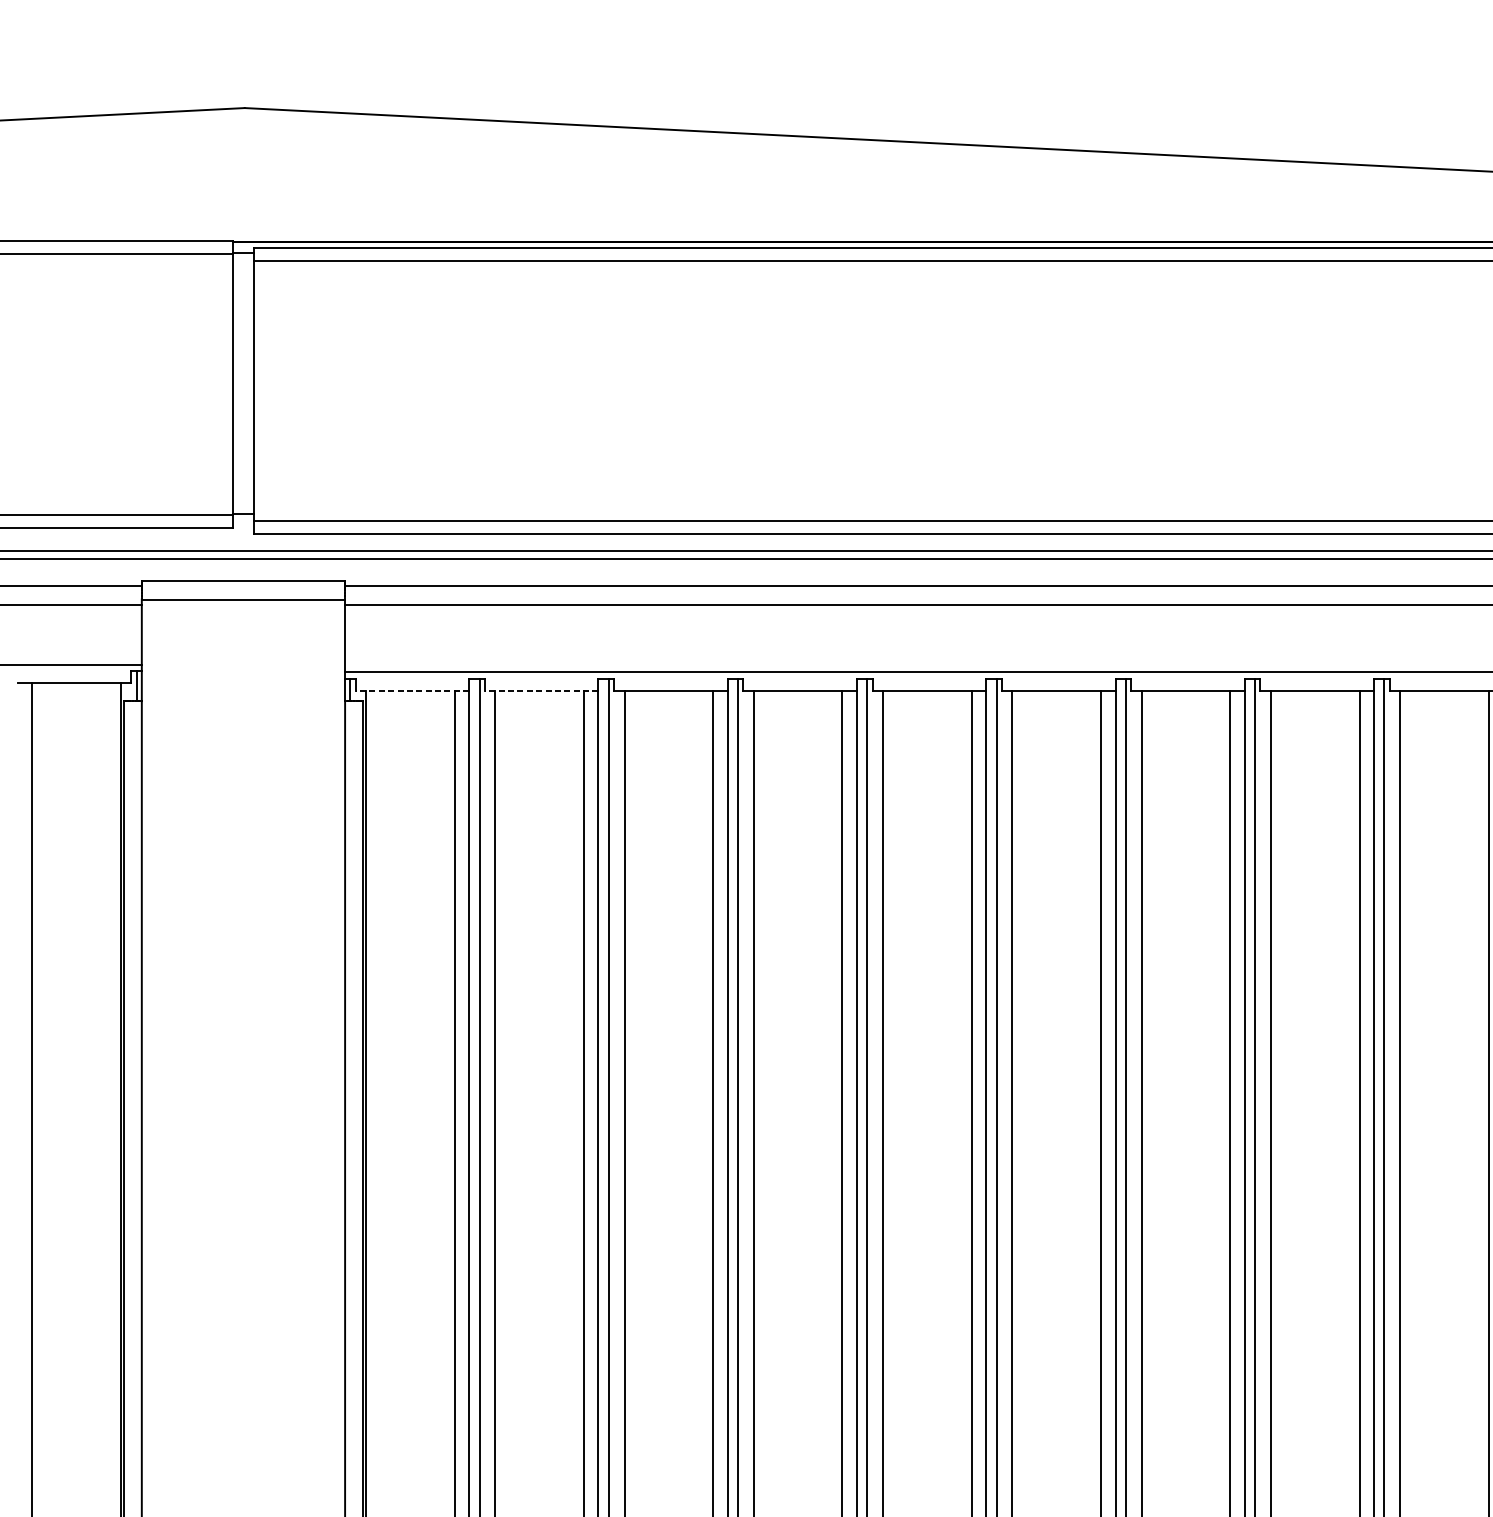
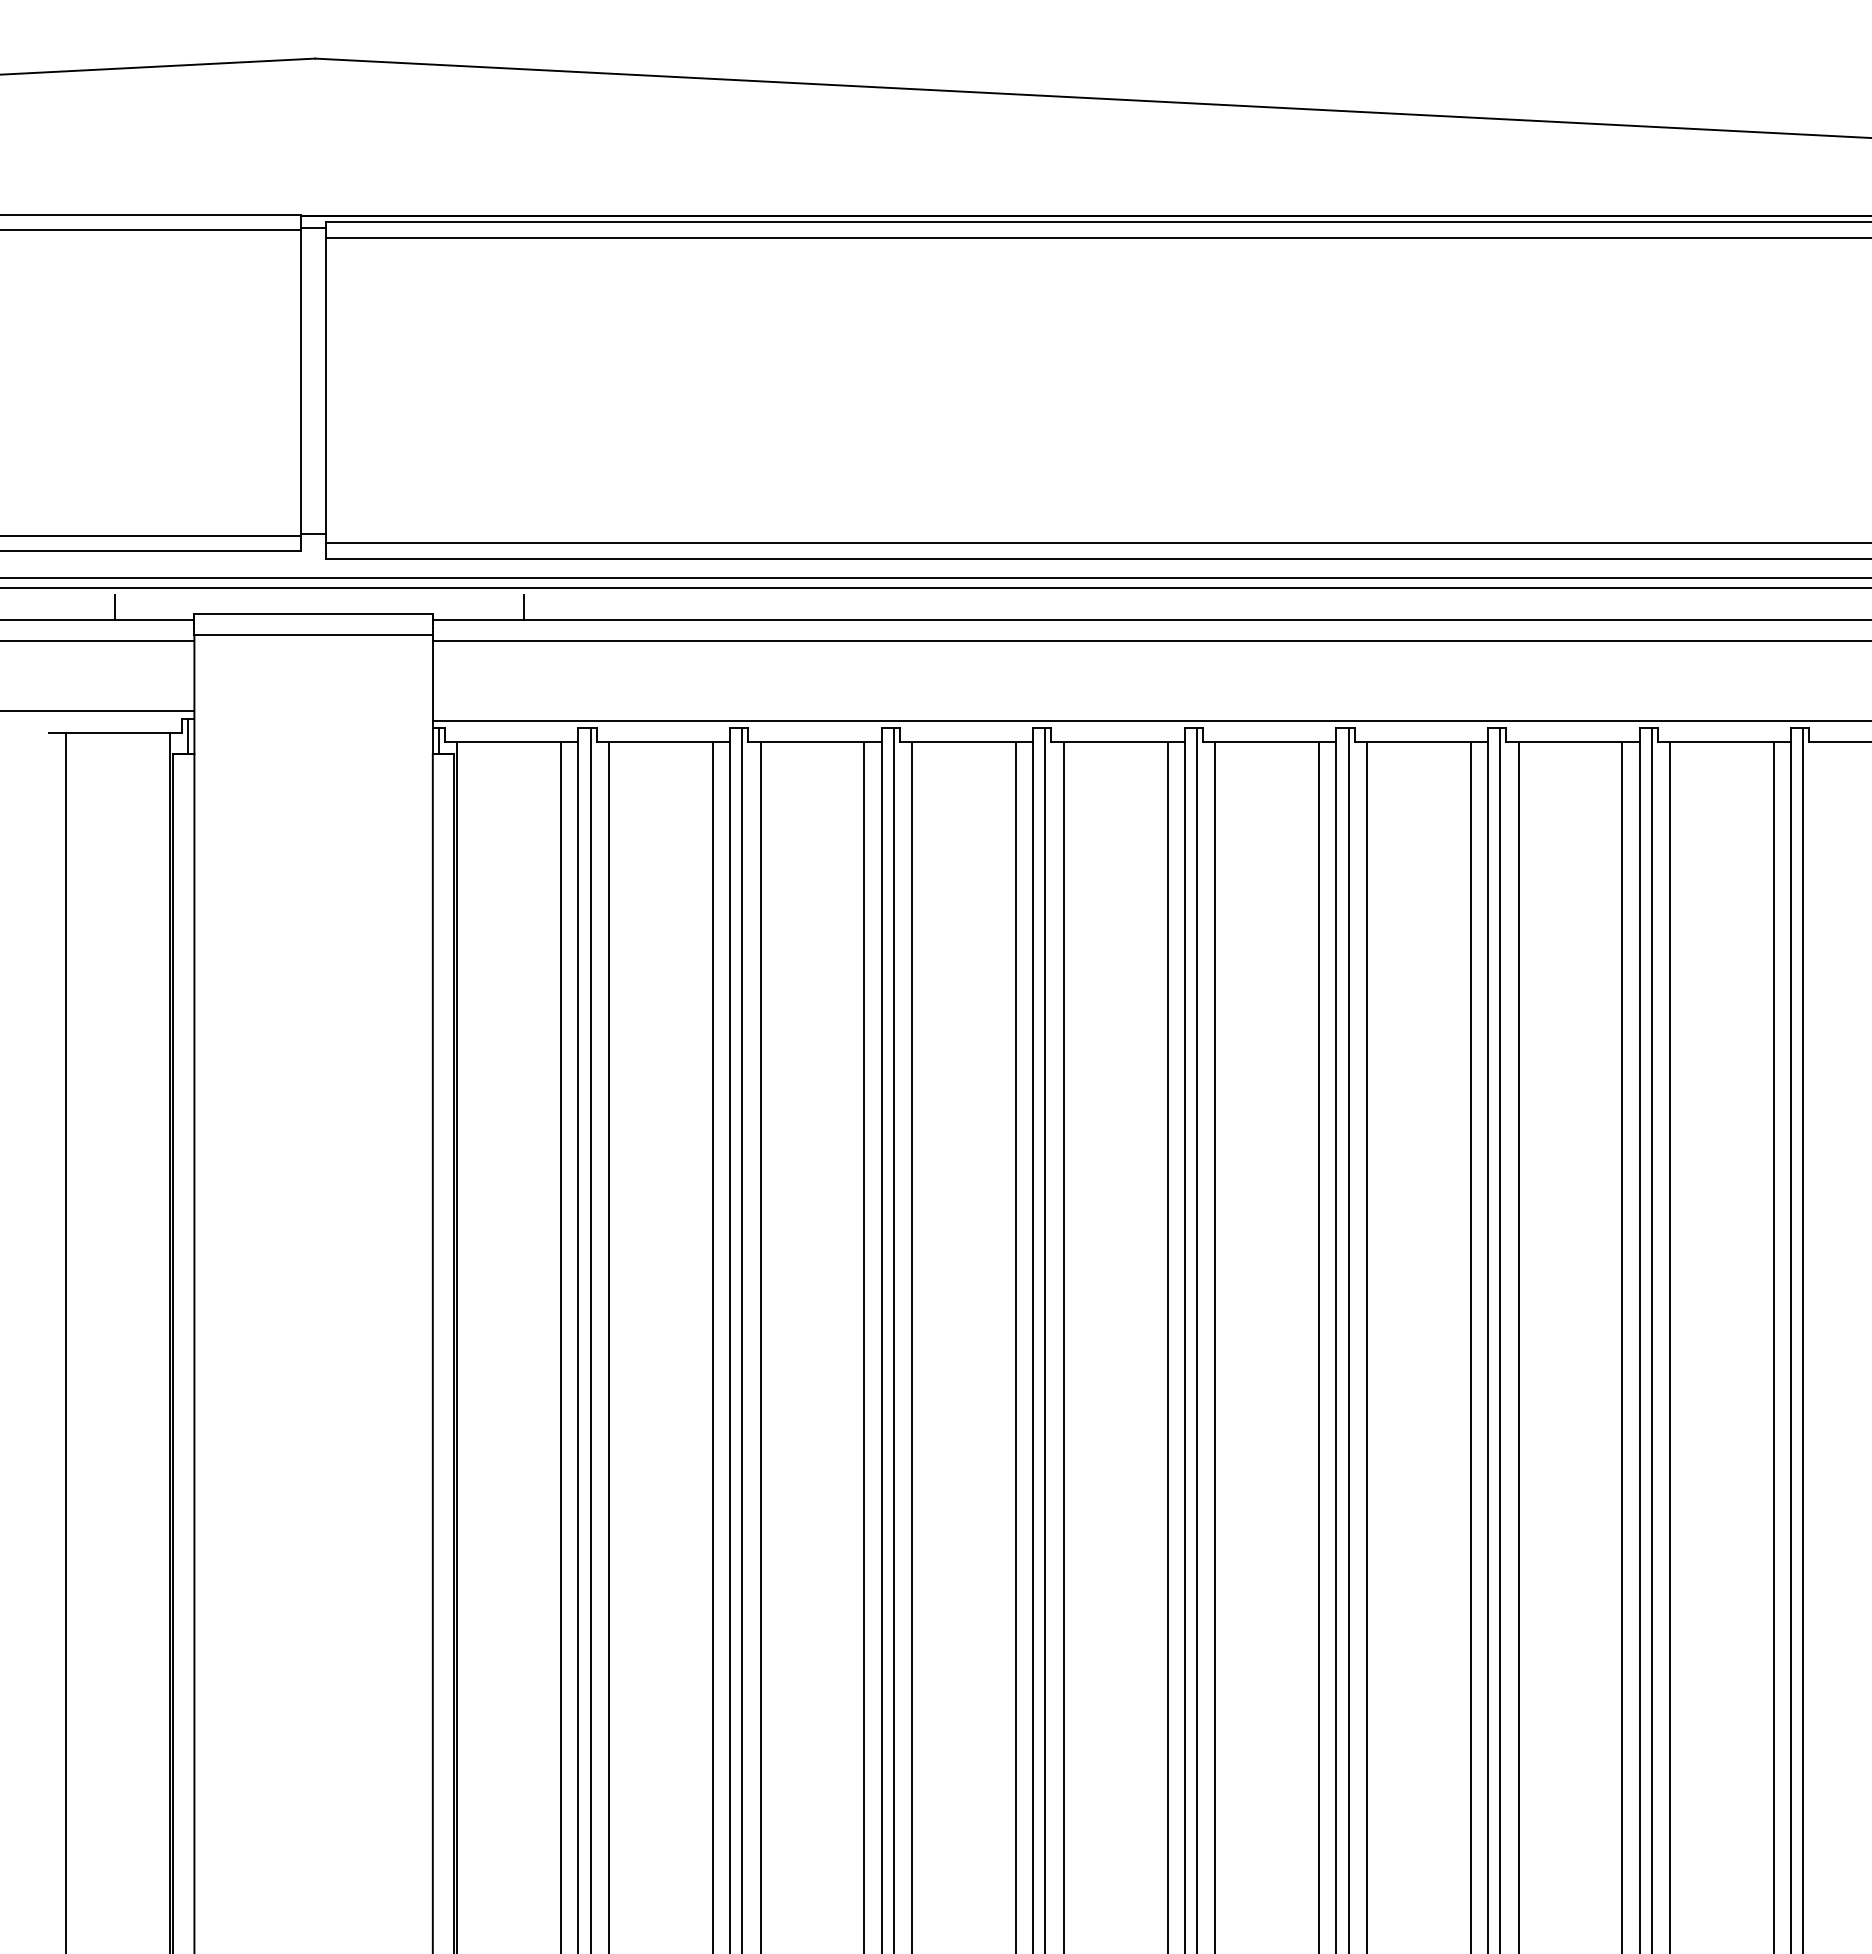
line: (73, 576) -> (114, 607), added
line: (423, 576) -> (524, 607), added
line: (412, 690) -> (511, 741), dashed -> solid
line: (541, 690) -> (663, 741), dashed -> solid

